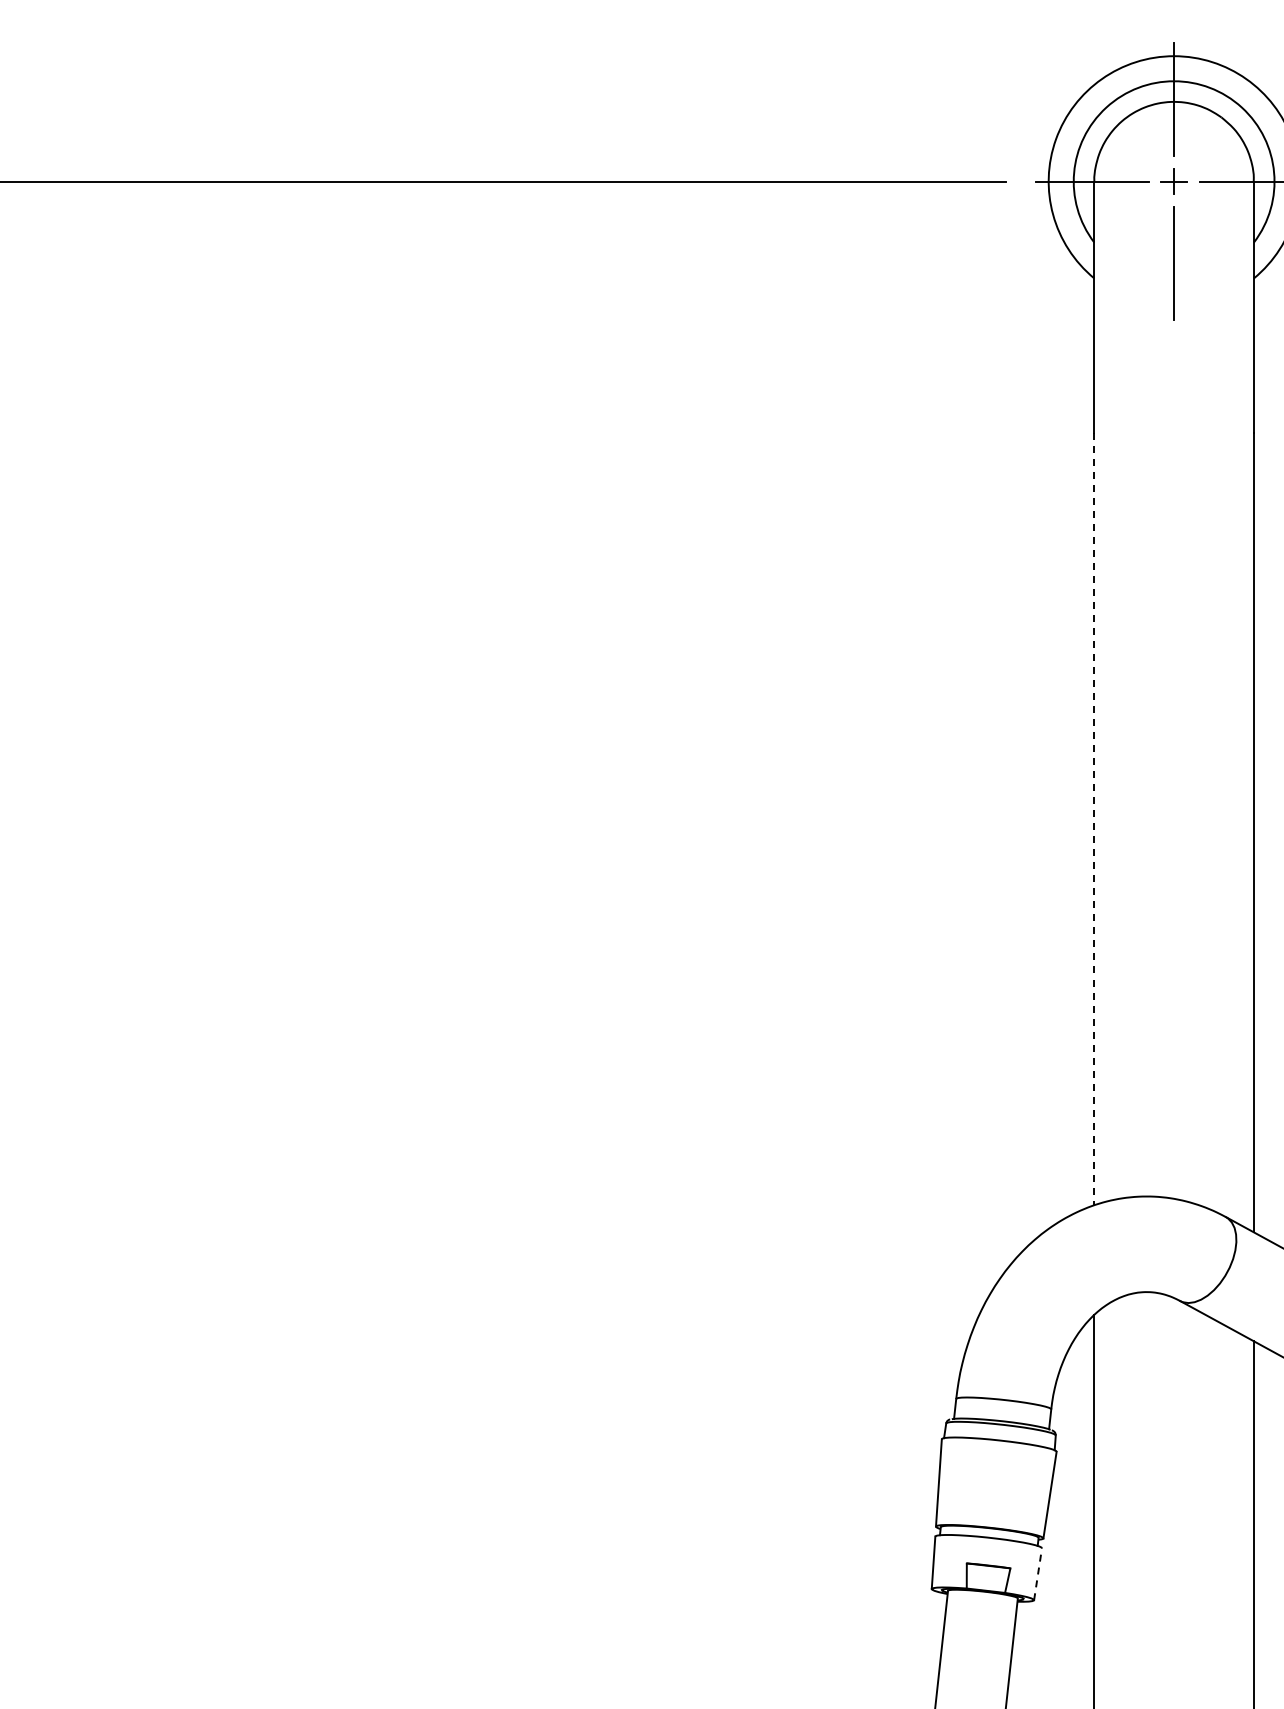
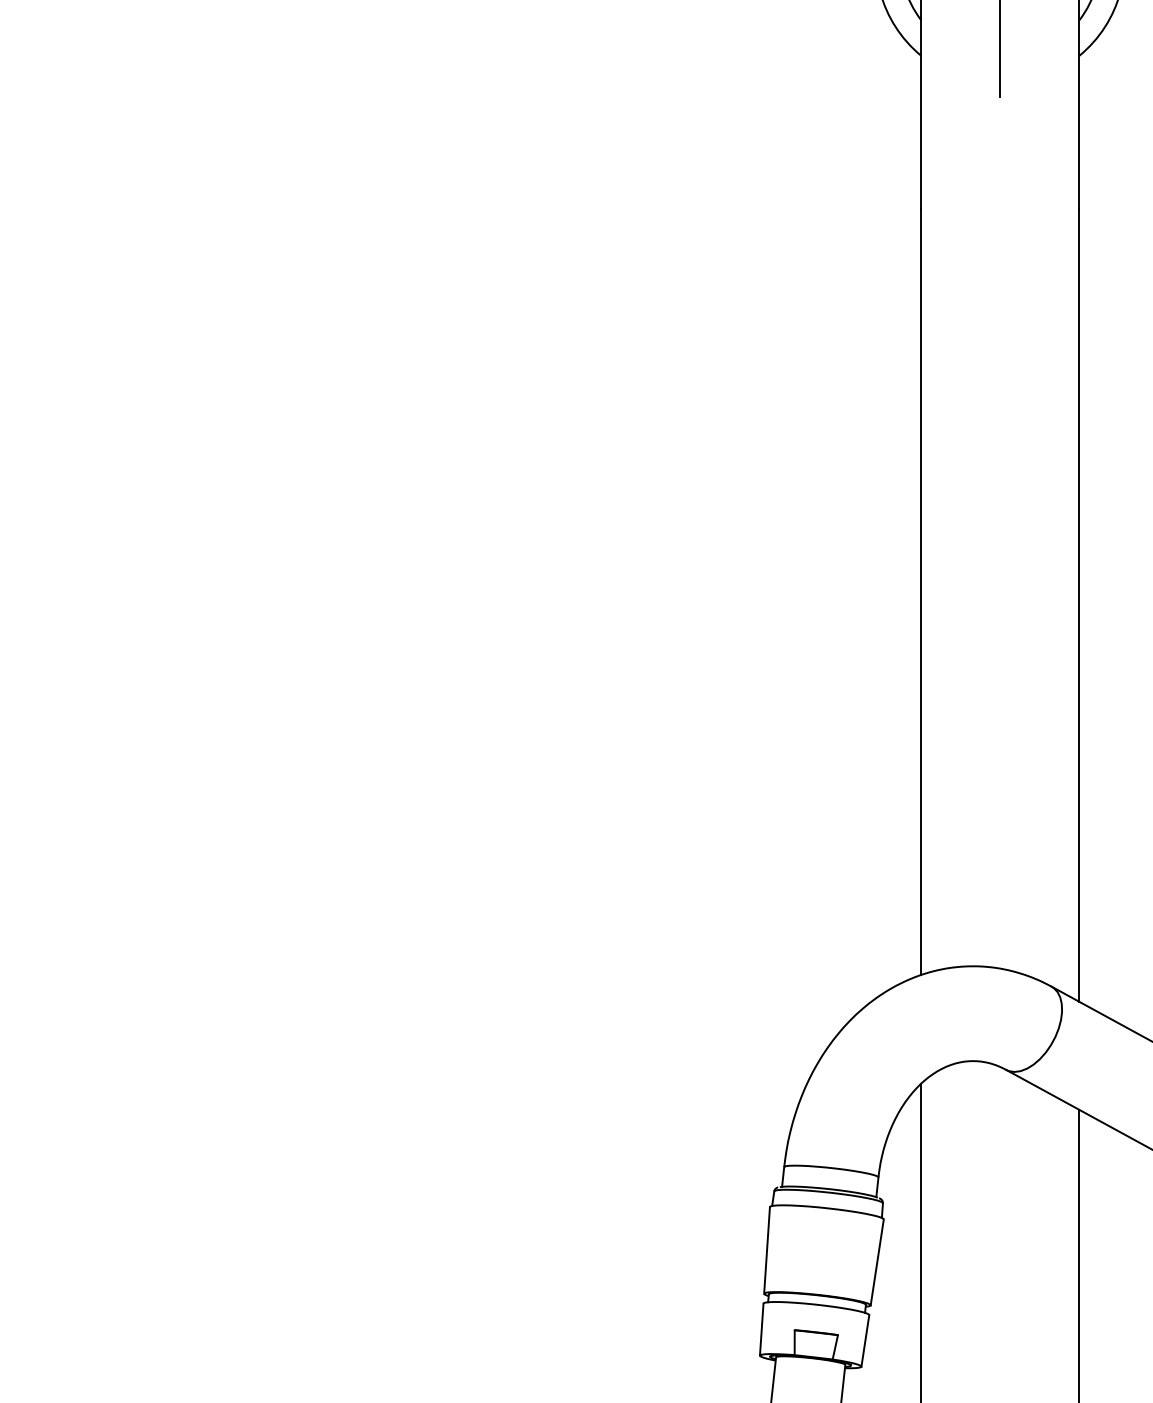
line: (1094, 819) -> (921, 592), dashed -> solid
line: (1038, 1573) -> (865, 1340), dashed -> solid

